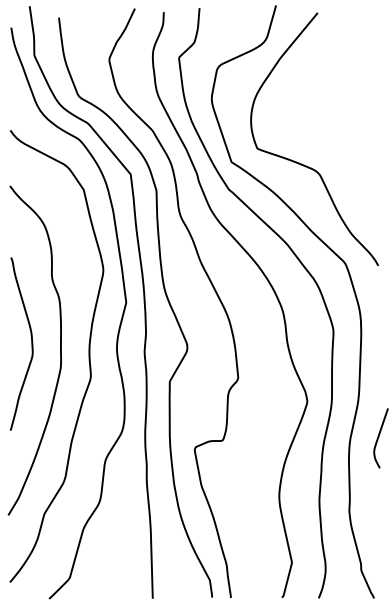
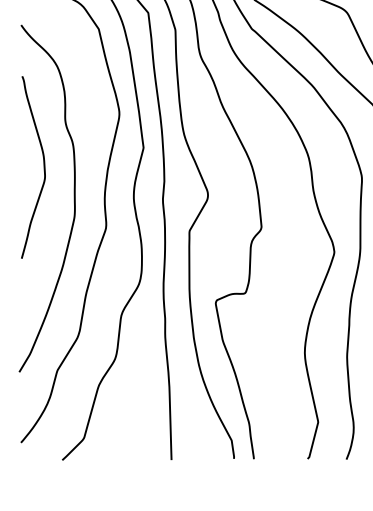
curve: (31, 343) -> (43, 166), moved

